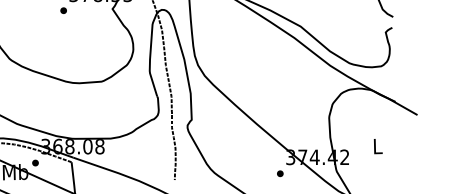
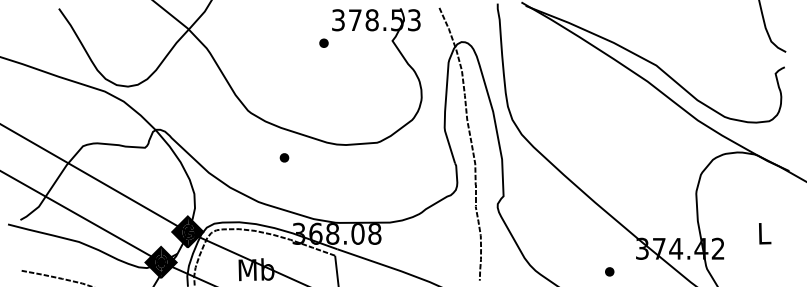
part: (35, 162) -> (284, 157), moved
part: (280, 173) -> (609, 271), moved

